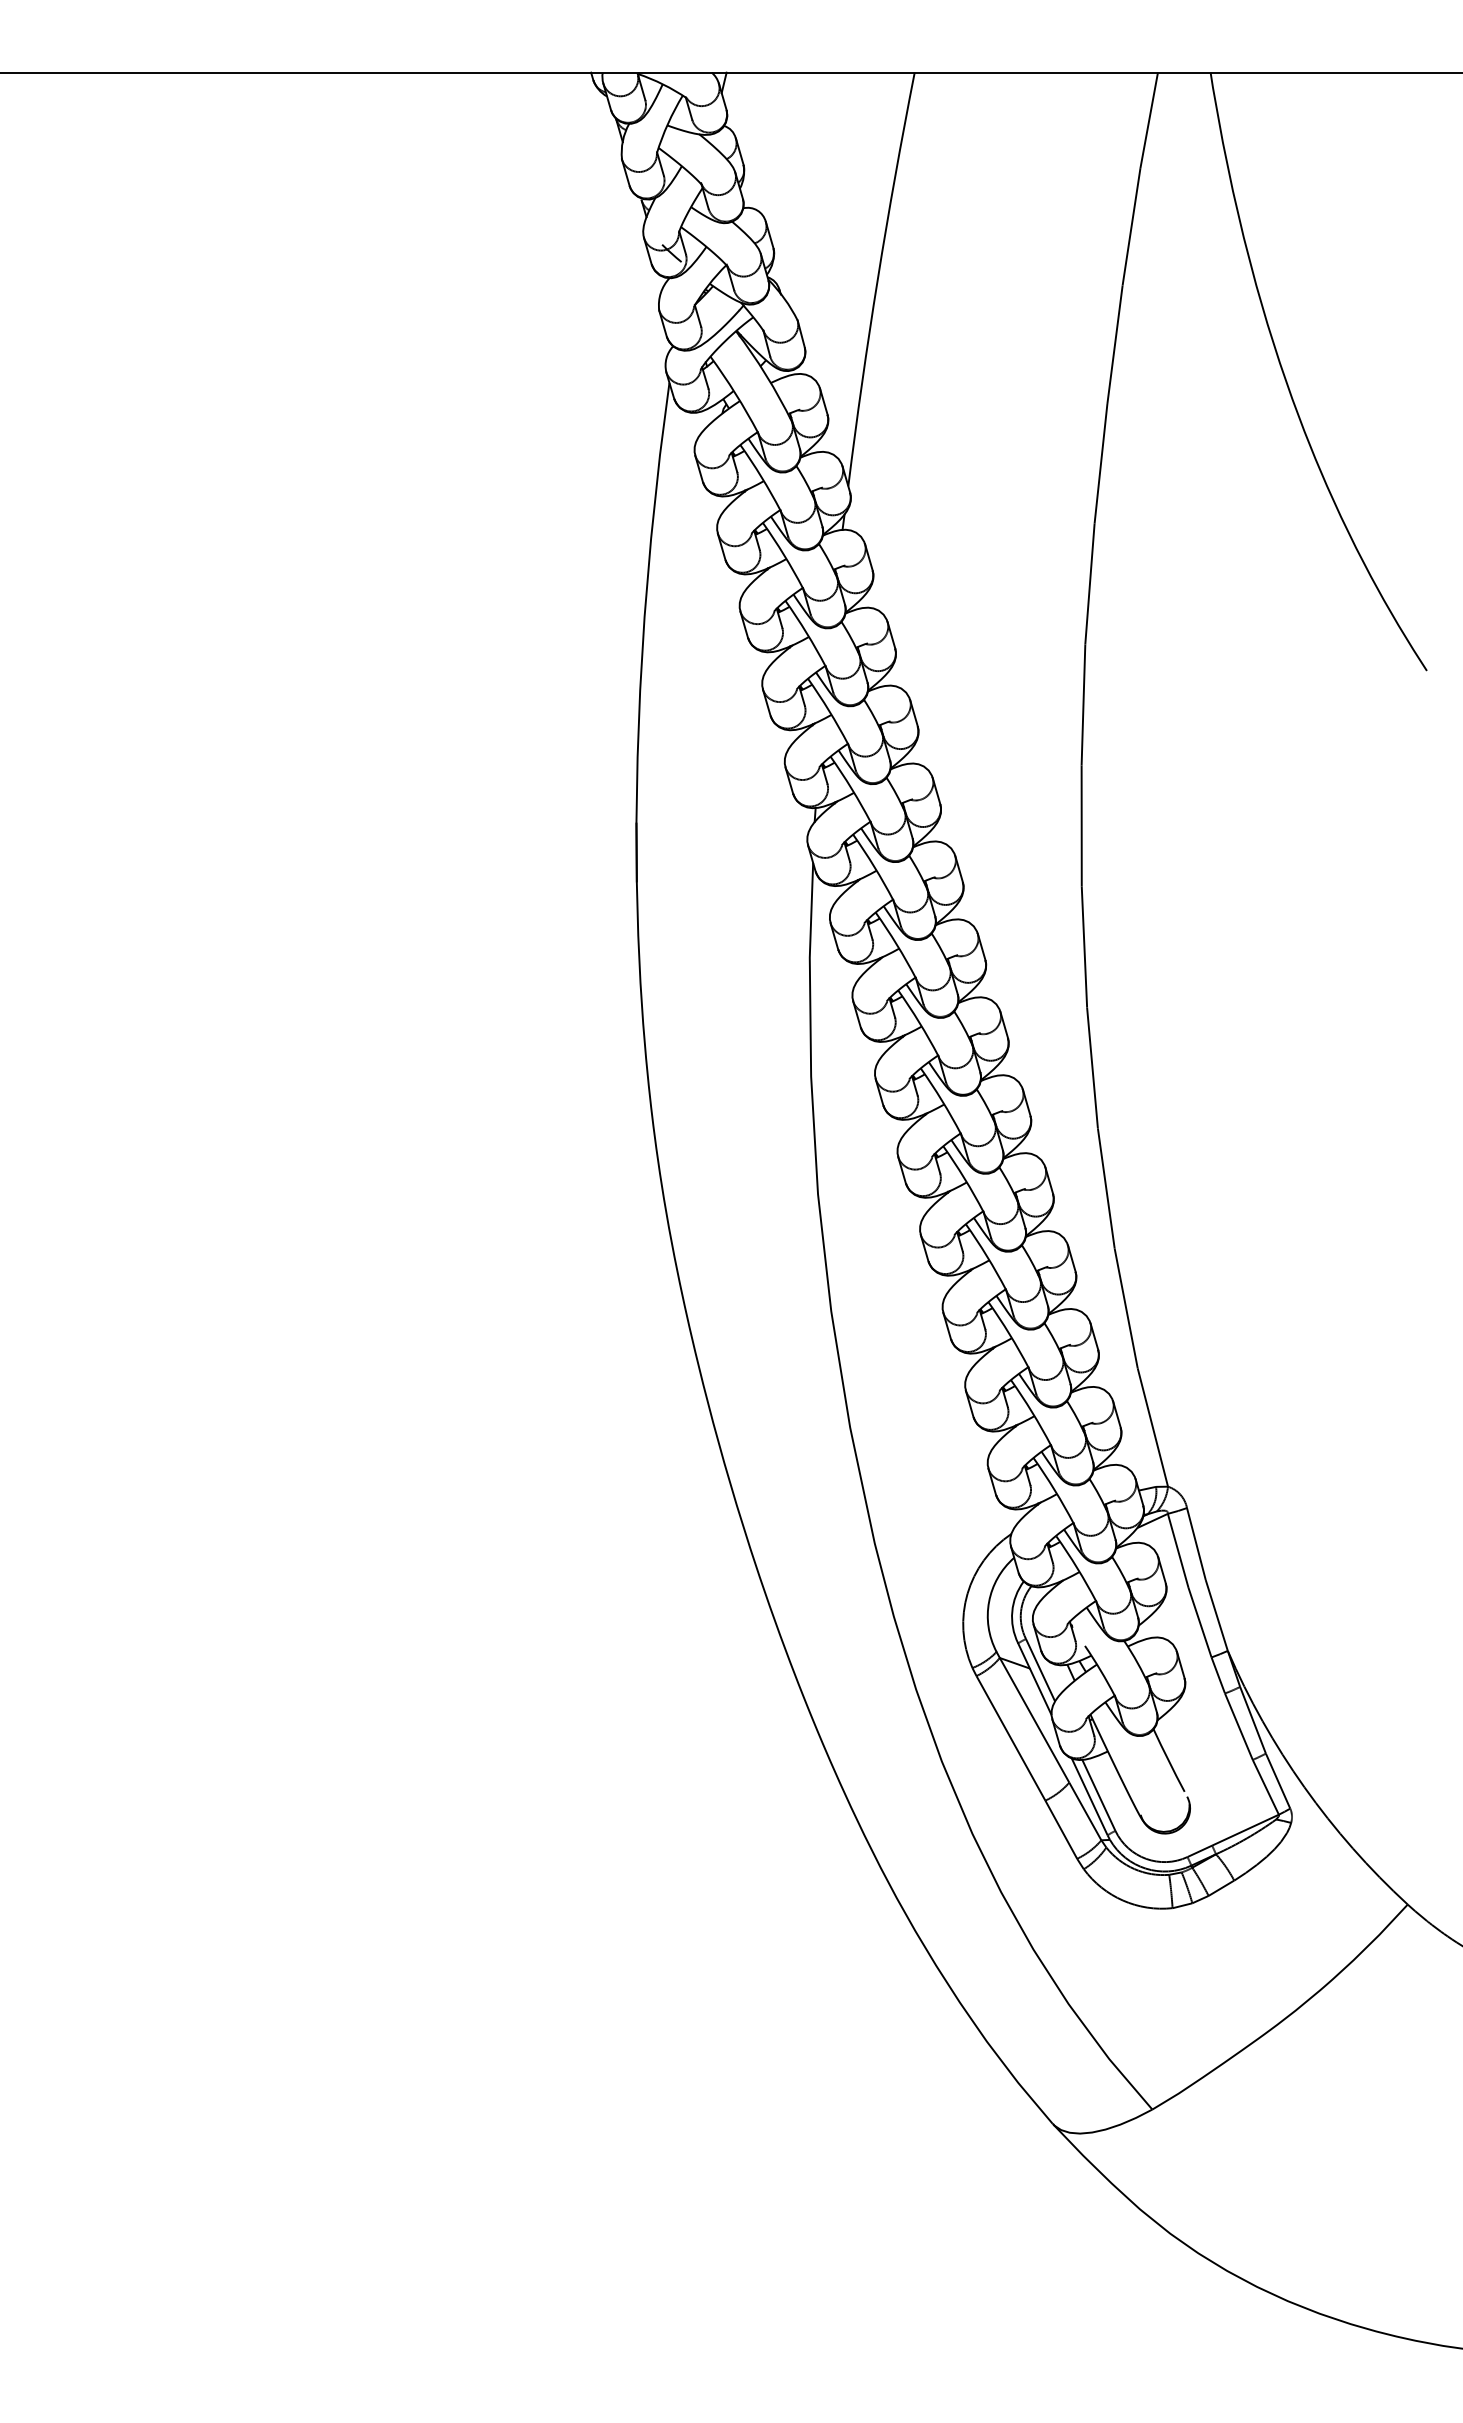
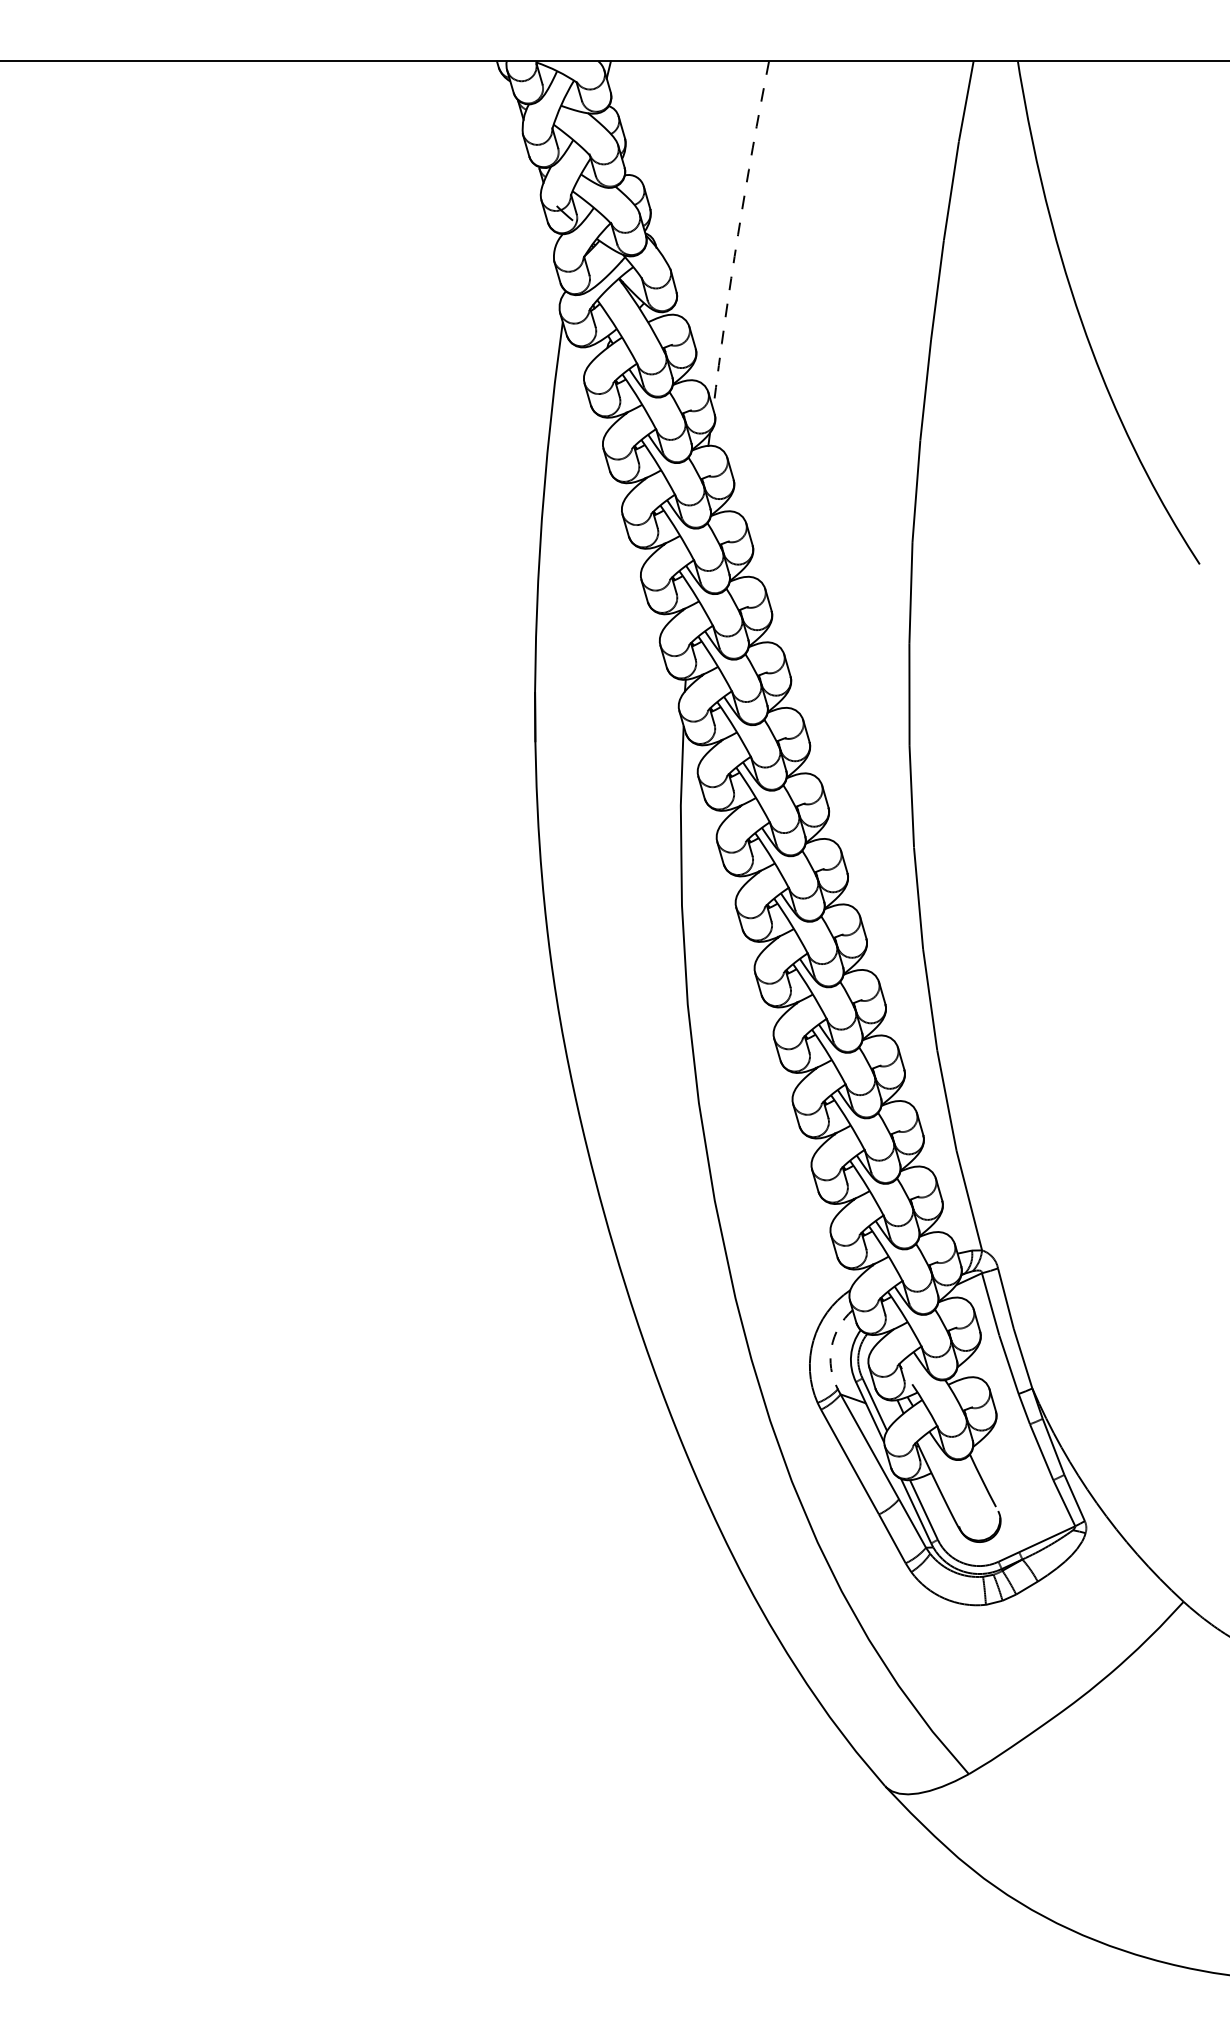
arc: (877, 278) -> (737, 234), solid -> dashed
arc: (989, 1601) -> (831, 1346), solid -> dashed

